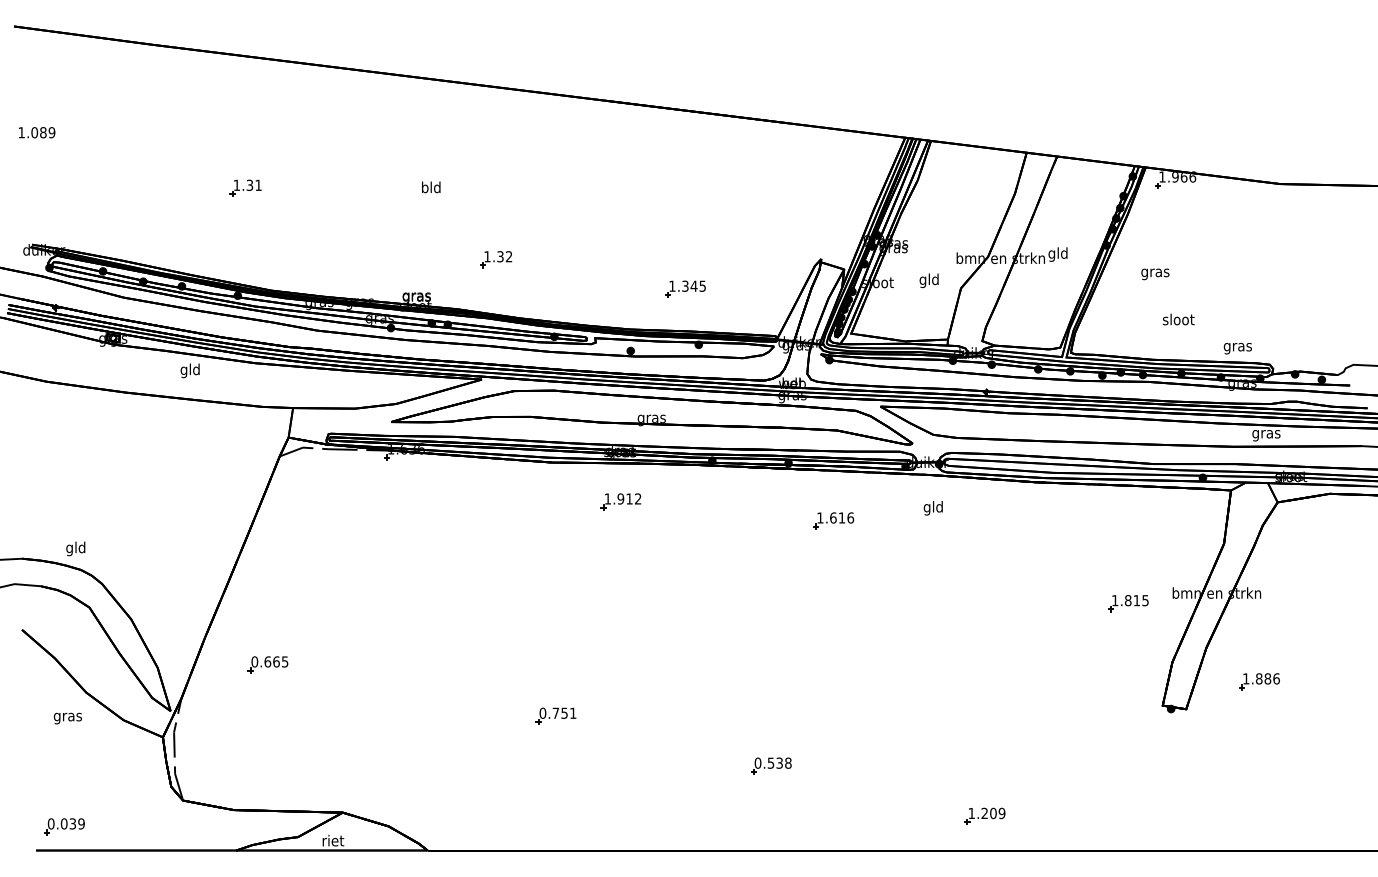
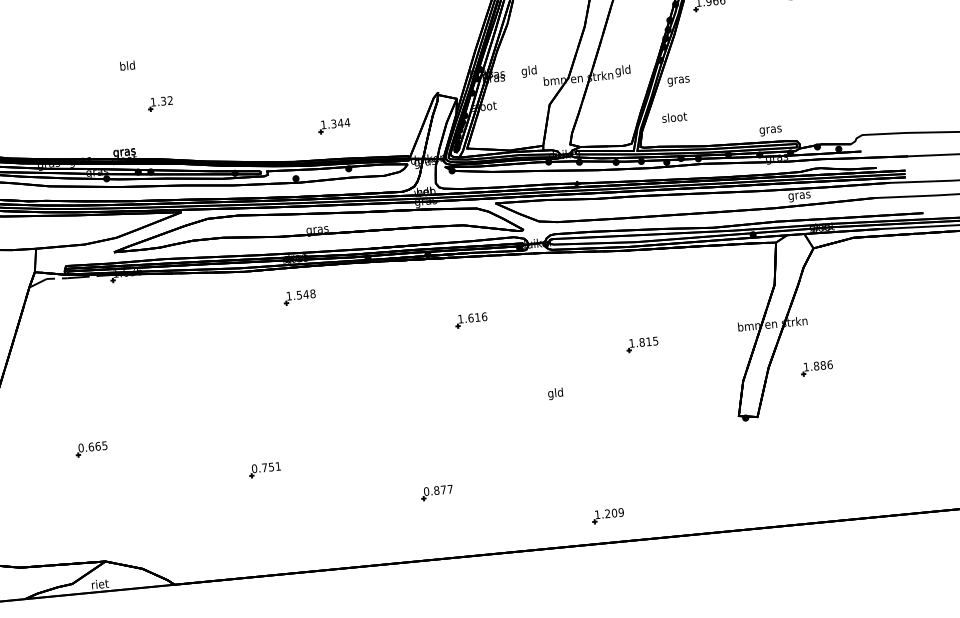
part: (496, 259) -> (160, 103), moved
text: (1155, 274) -> (678, 81), moved
text: (928, 280) -> (528, 71), moved
text: (702, 285) -> (347, 122), 1.345 -> 1.344
text: (1178, 319) -> (674, 117), moved
text: (629, 498) -> (306, 294), 1.912 -> 1.548
text: (932, 508) -> (554, 394), moved
part: (833, 520) -> (471, 320), moved
part: (1128, 603) -> (642, 344), moved
part: (267, 664) -> (91, 449), moved
part: (1259, 681) -> (816, 368), moved
text: (779, 762) -> (443, 489), 0.538 -> 0.877

